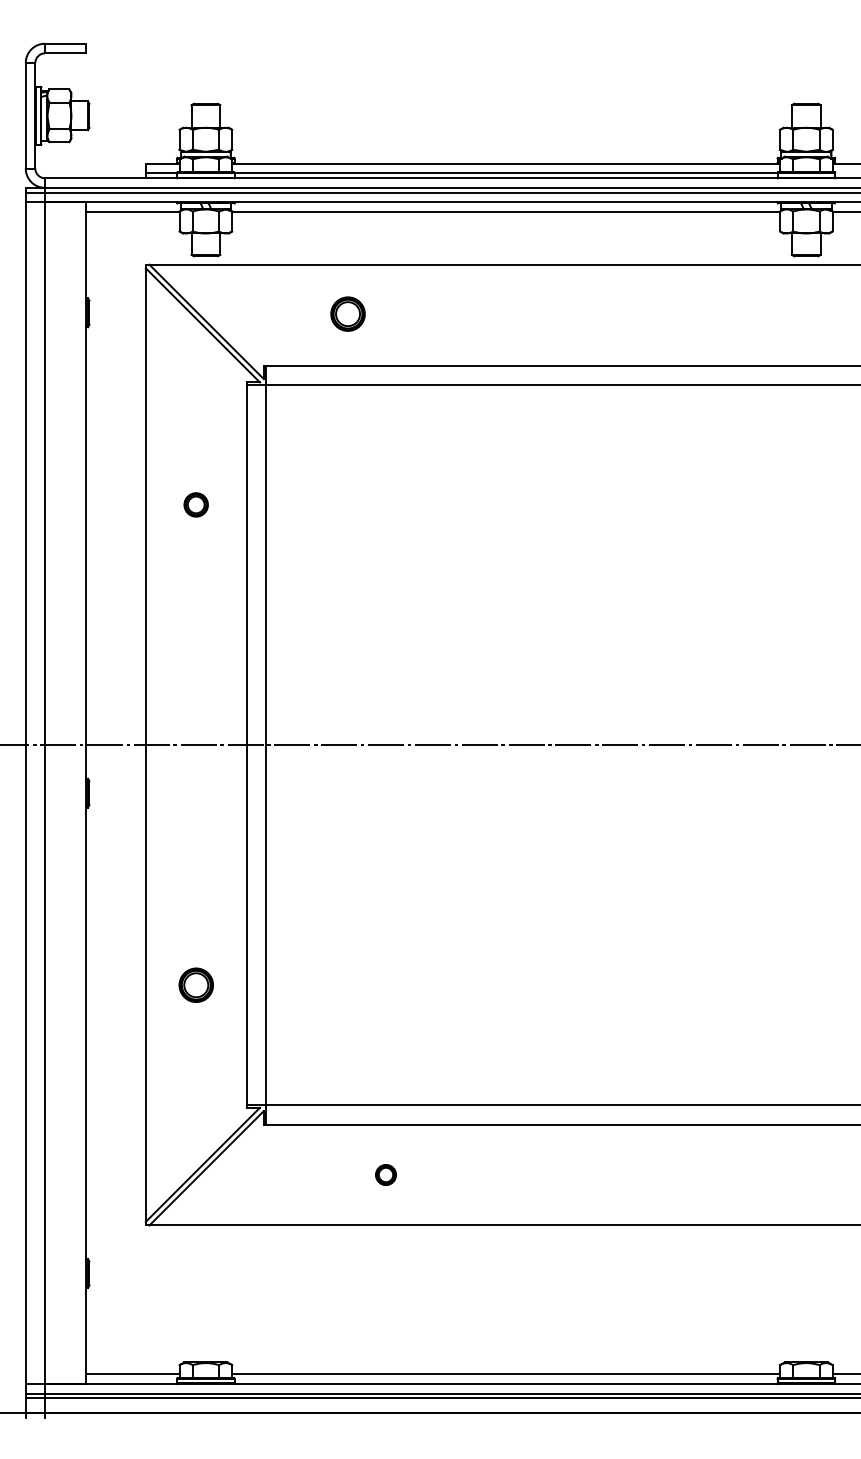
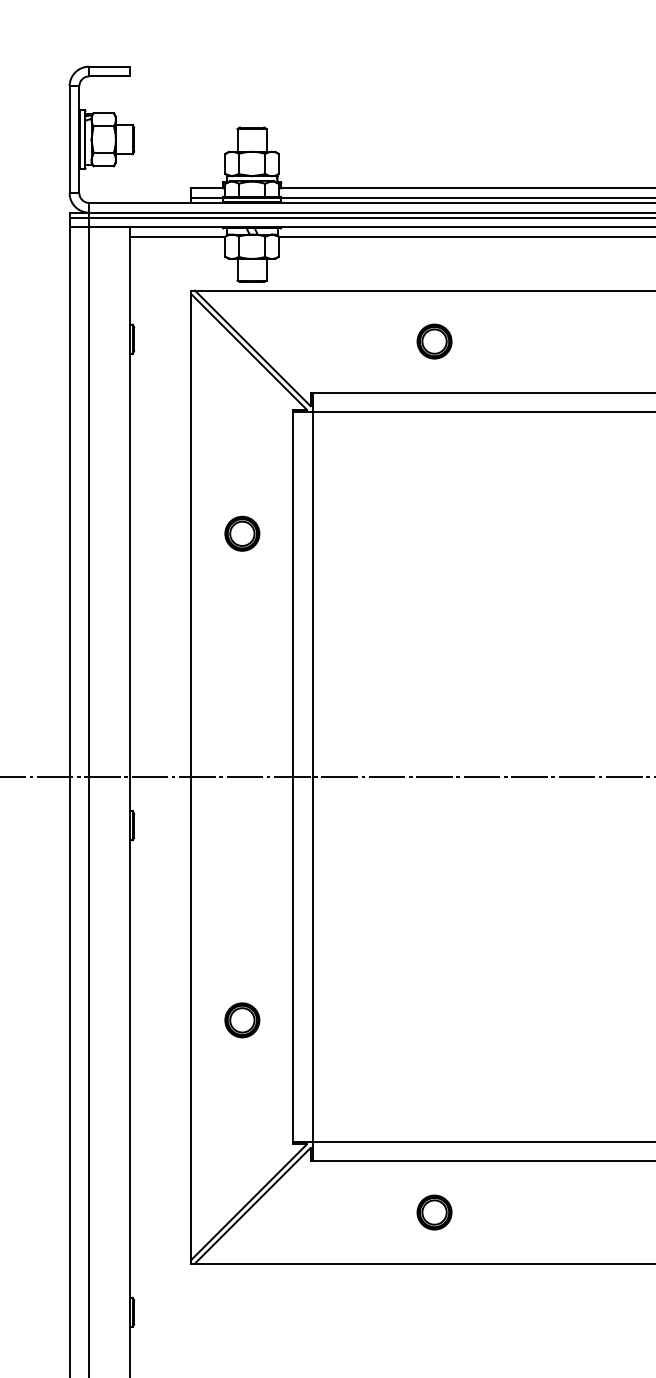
part: (347, 313) -> (434, 340), moved
part: (195, 504) -> (241, 533), size x1.43
part: (385, 1174) -> (434, 1212), size x1.67

